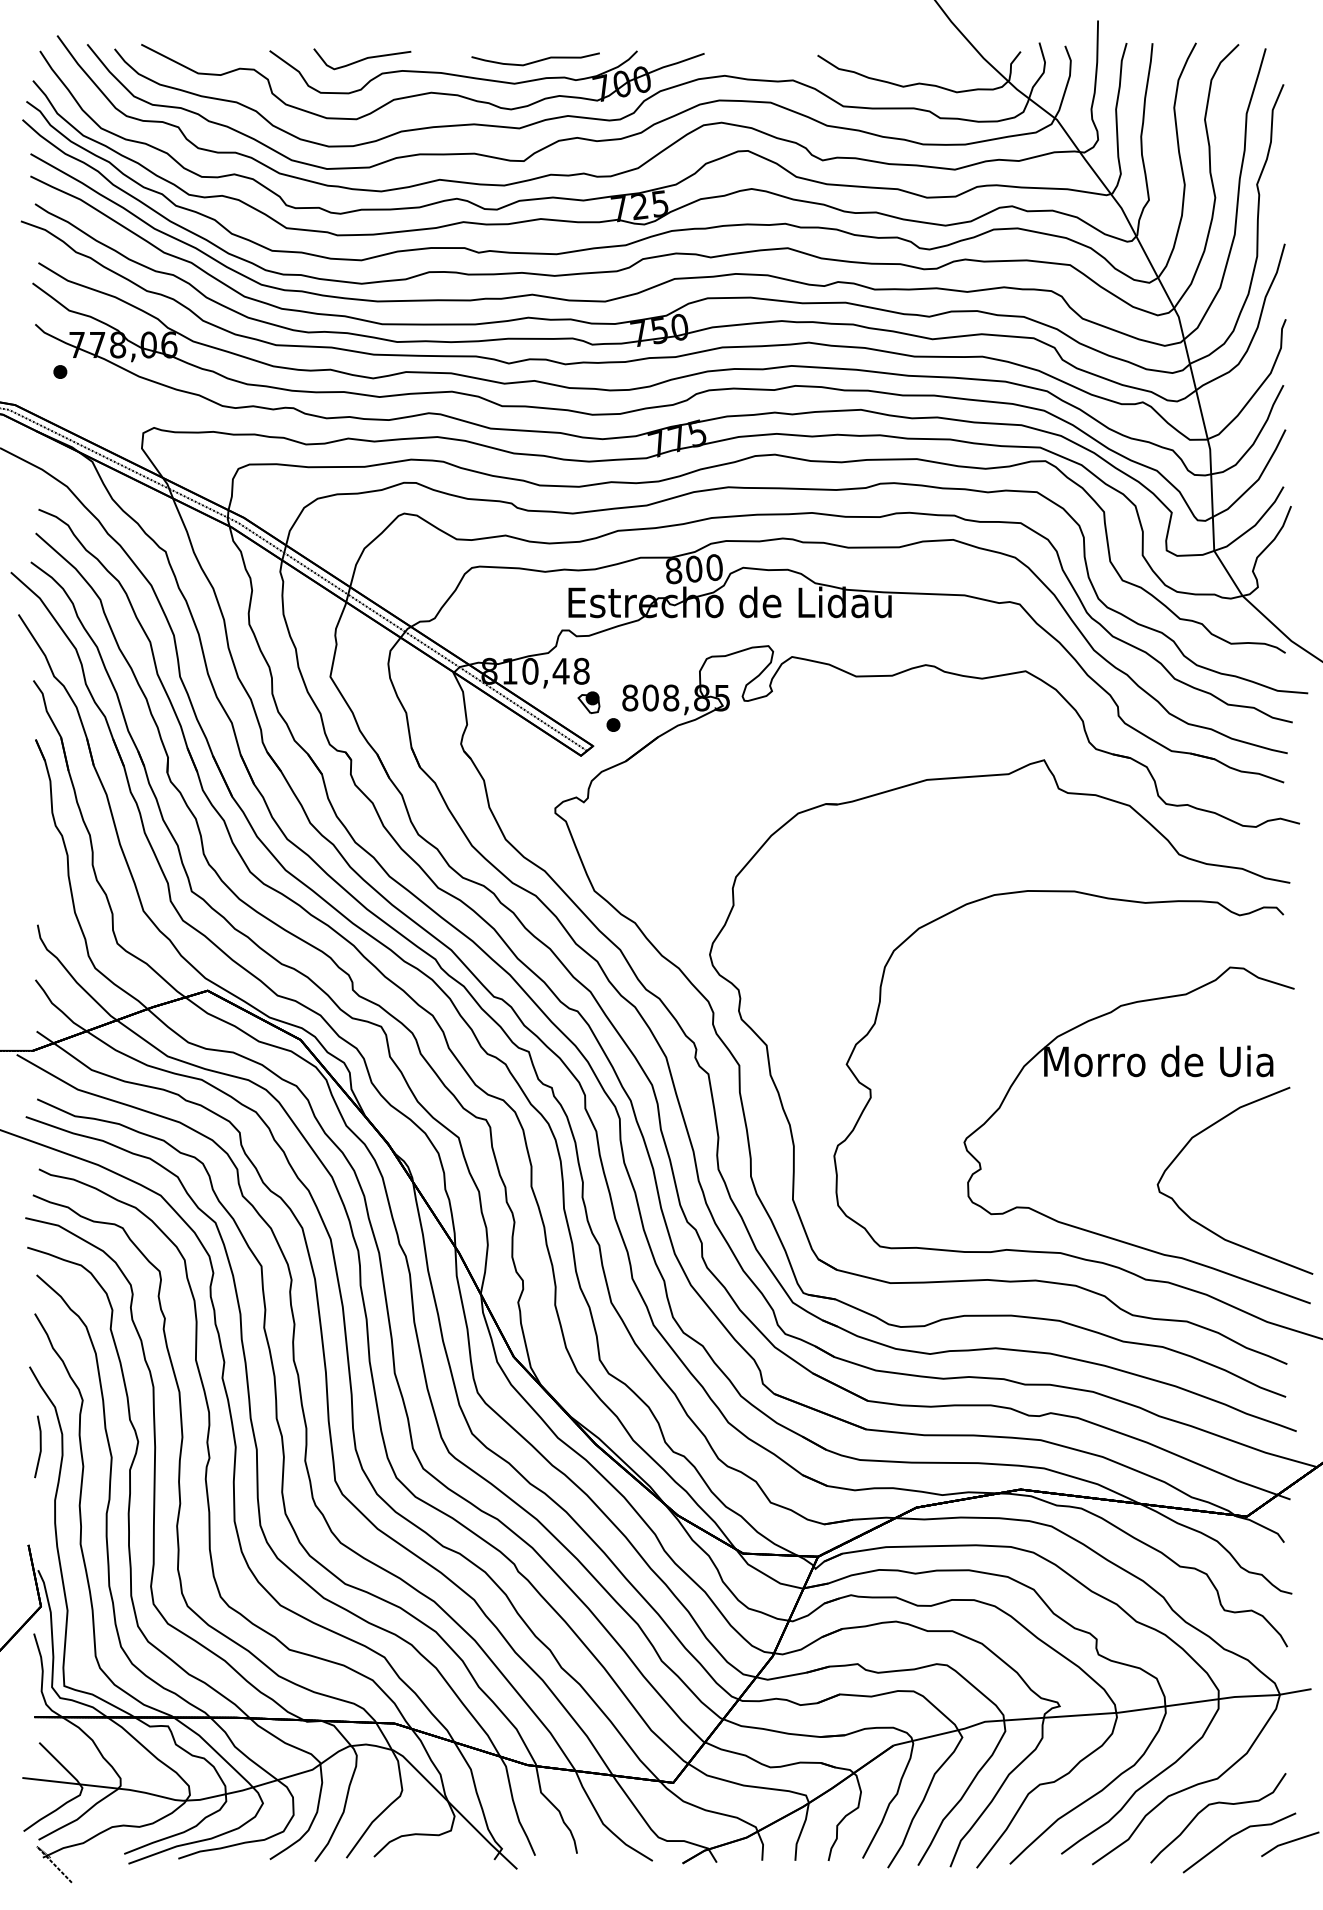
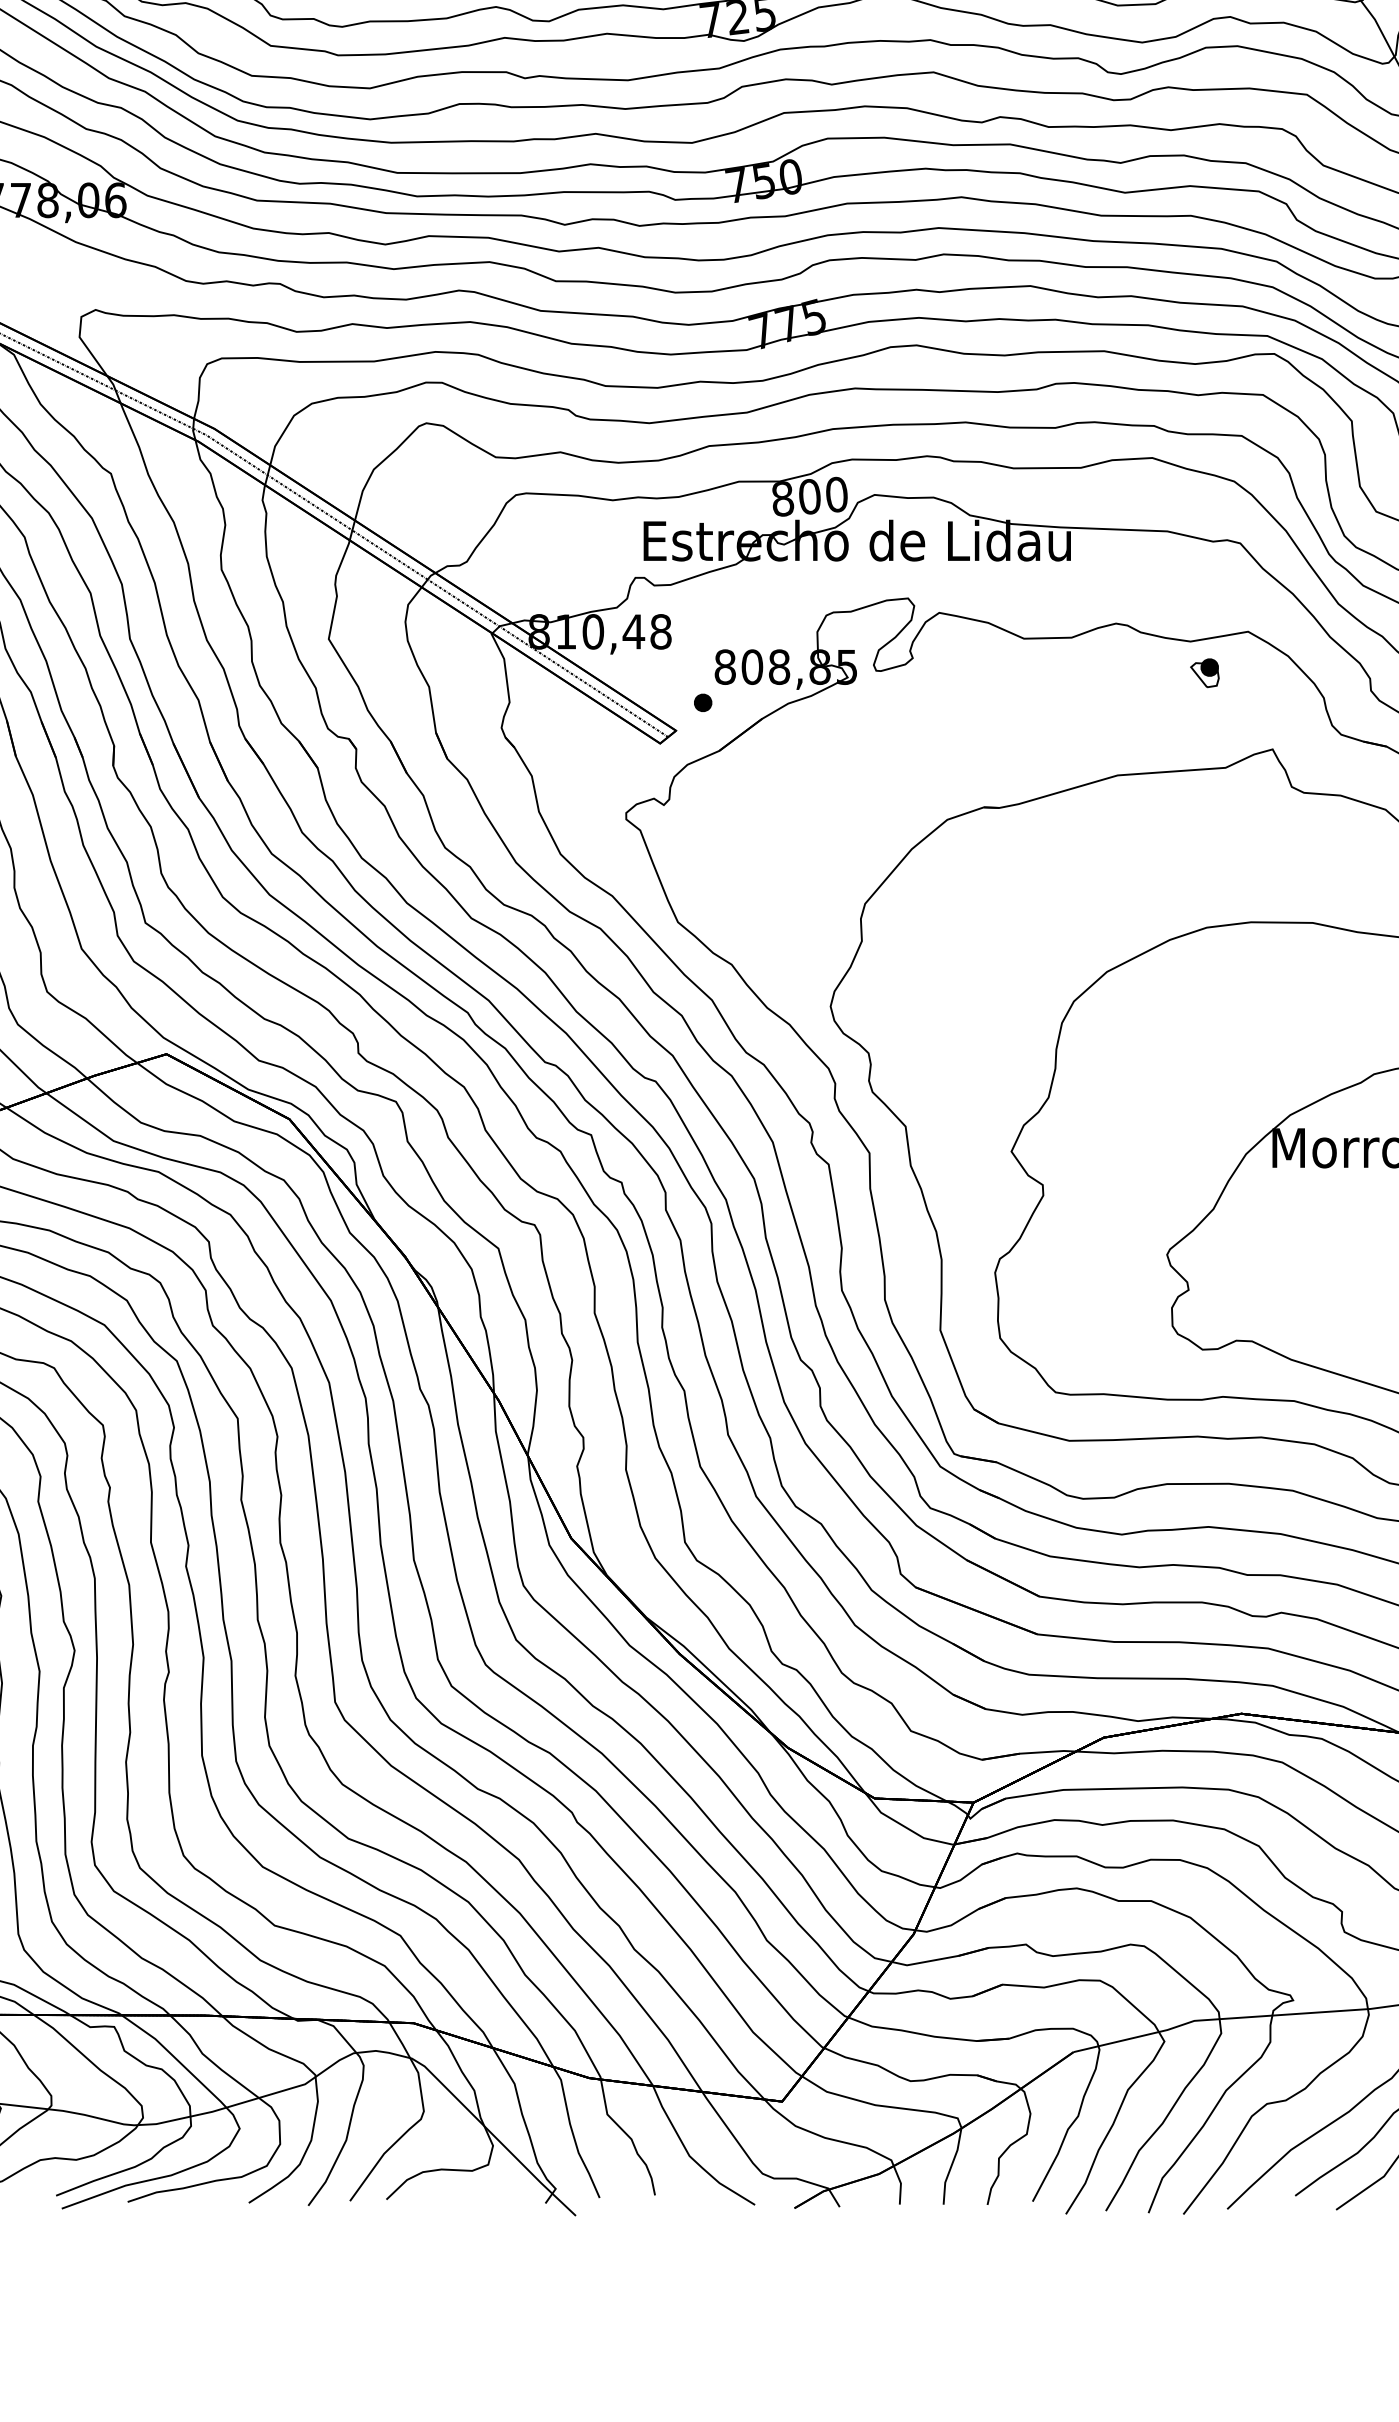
part: (588, 702) -> (1204, 673), moved

